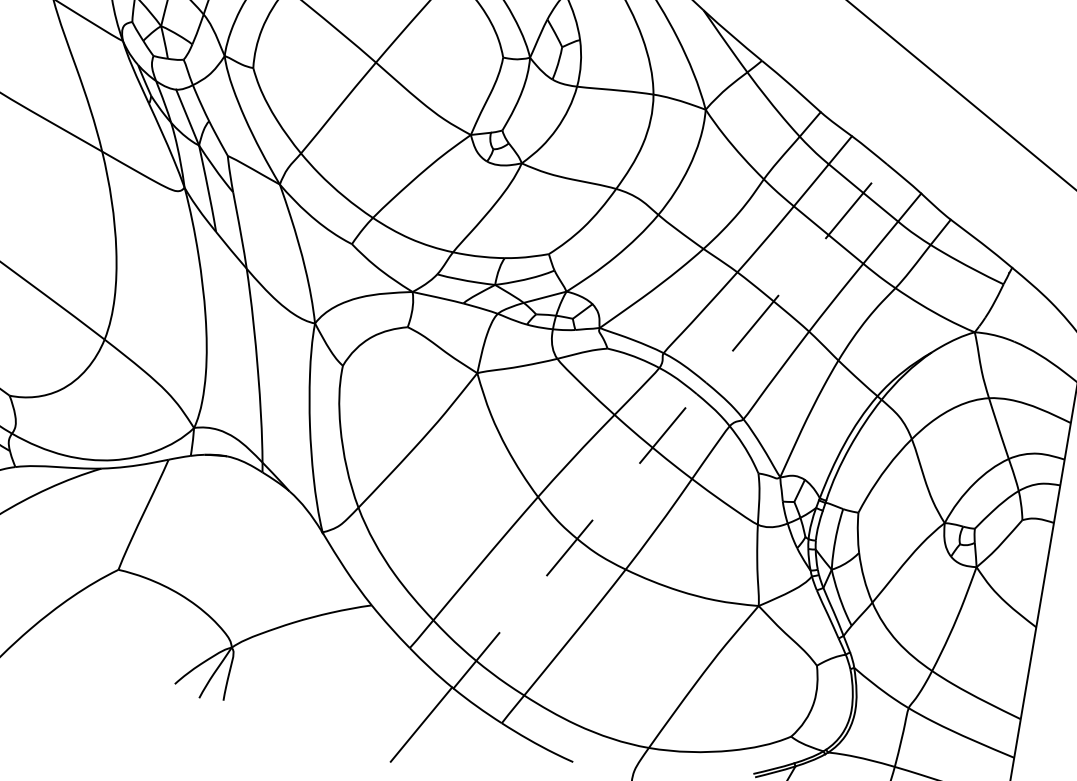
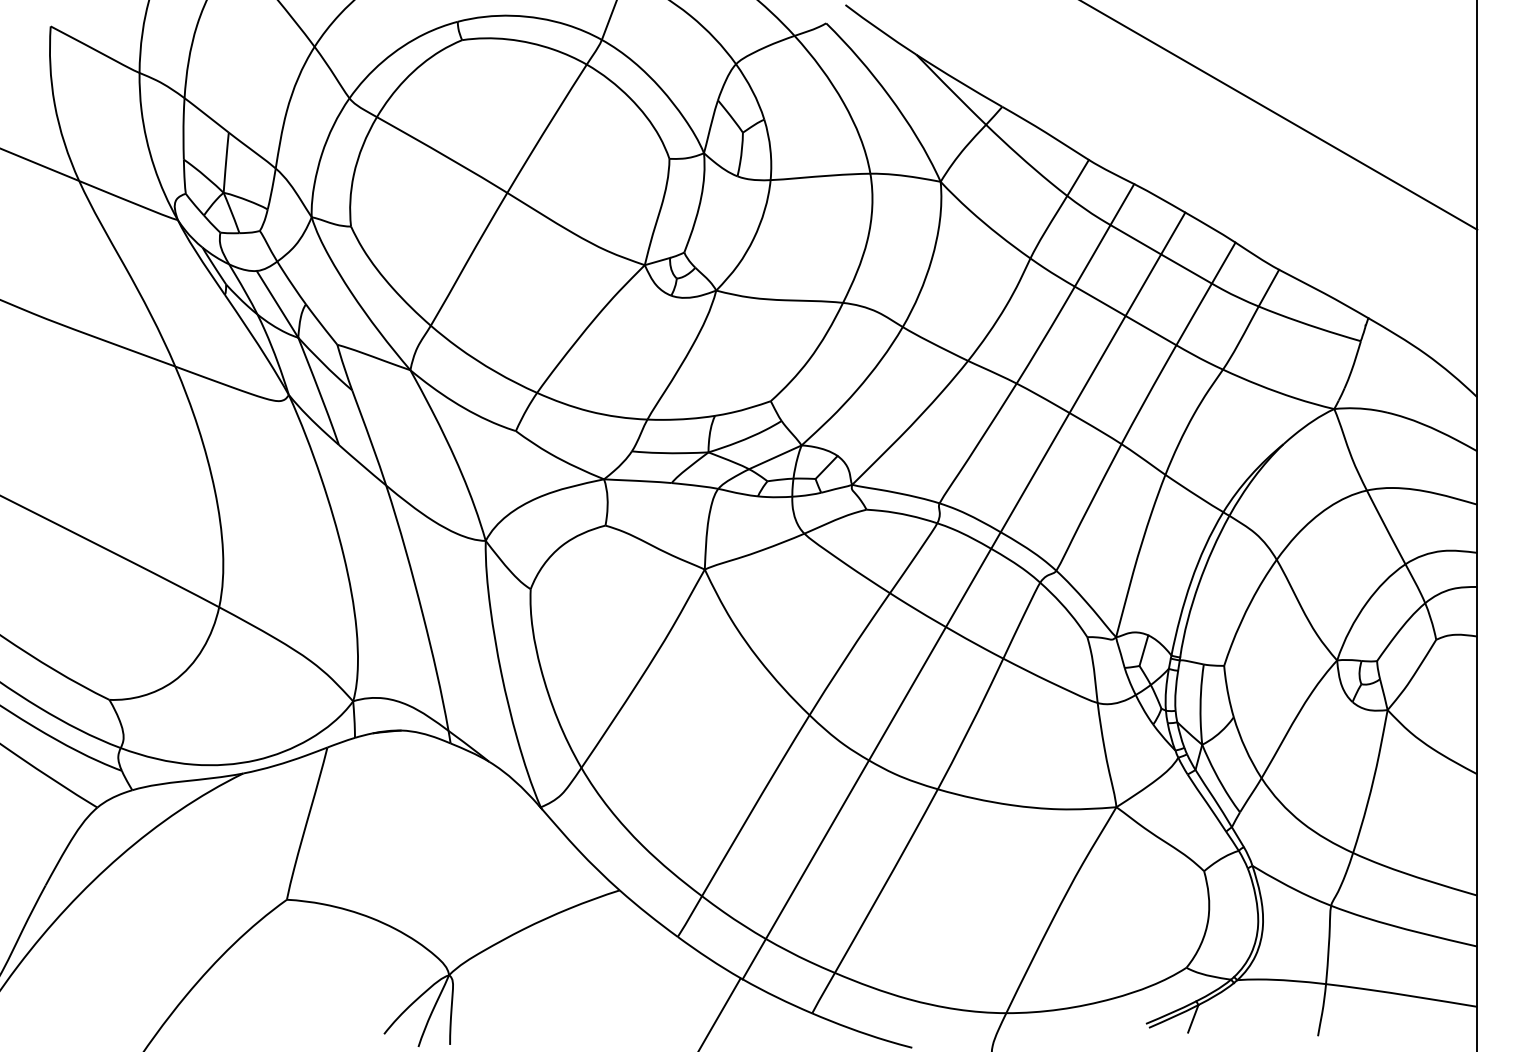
line: (669, 426) -> (963, 595), dashed -> solid

